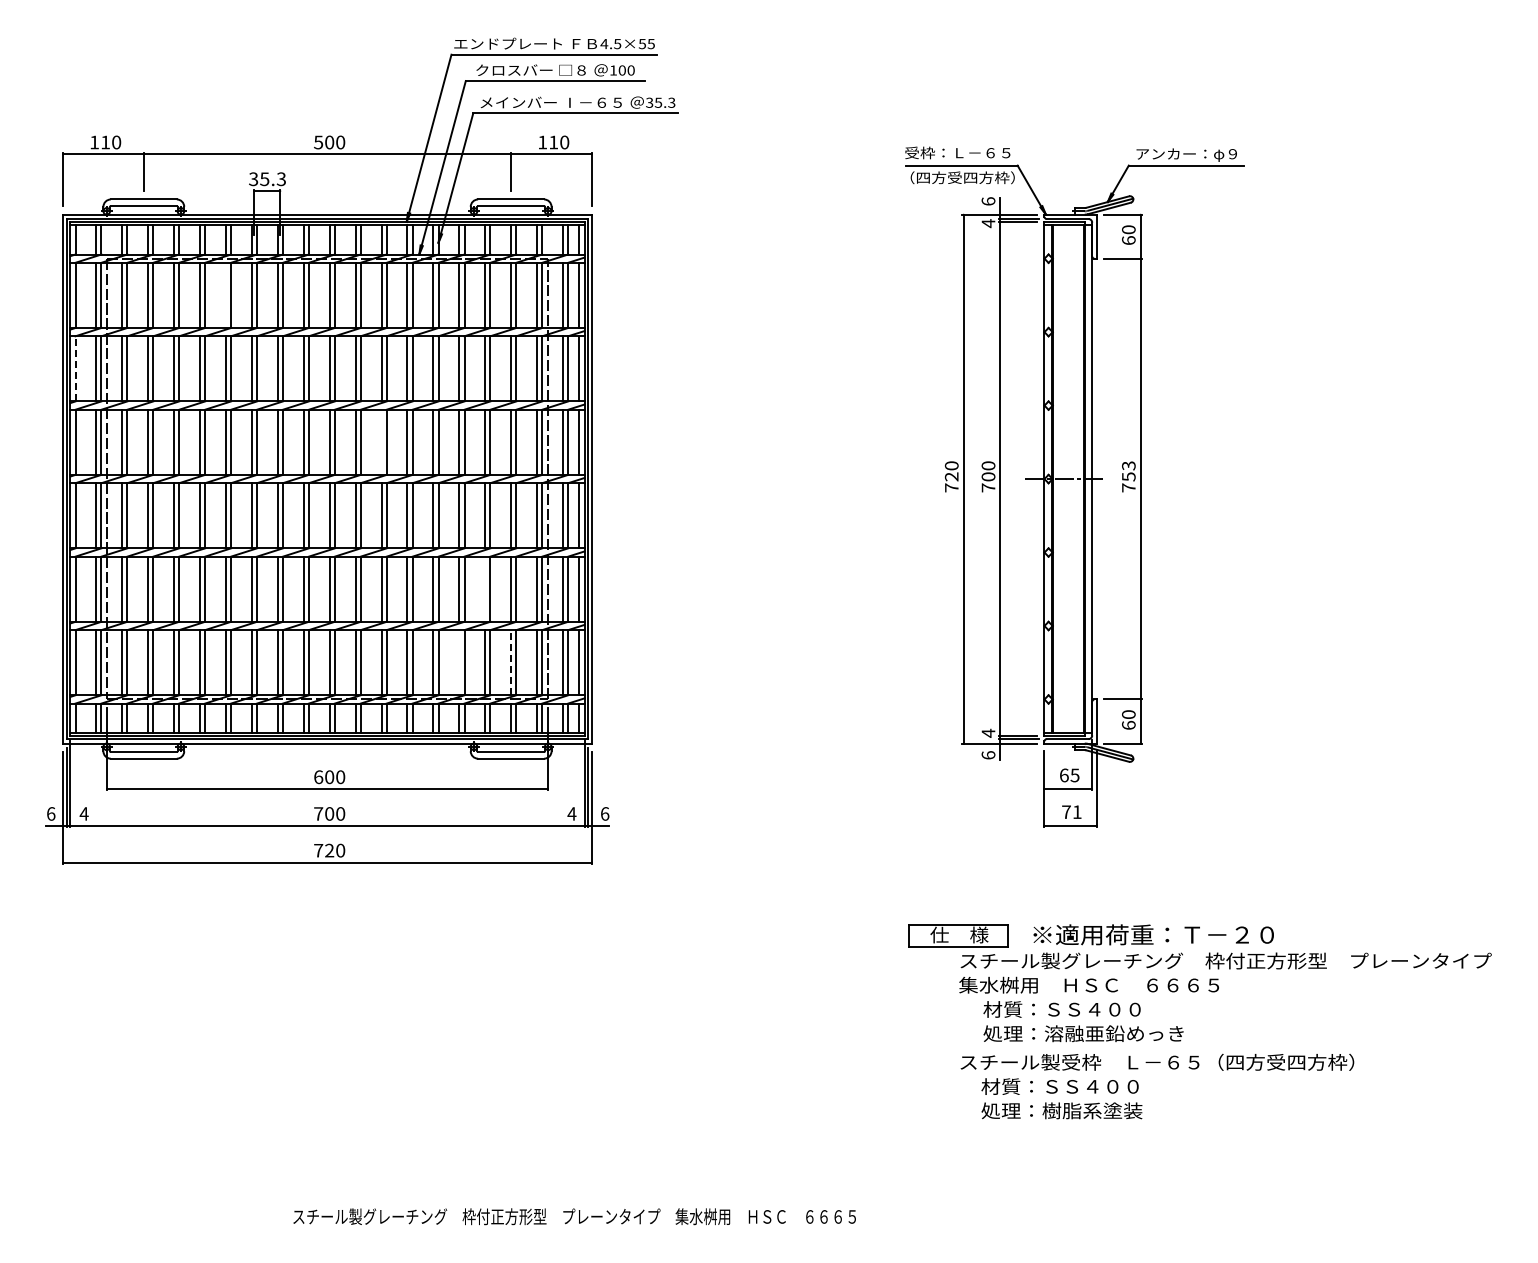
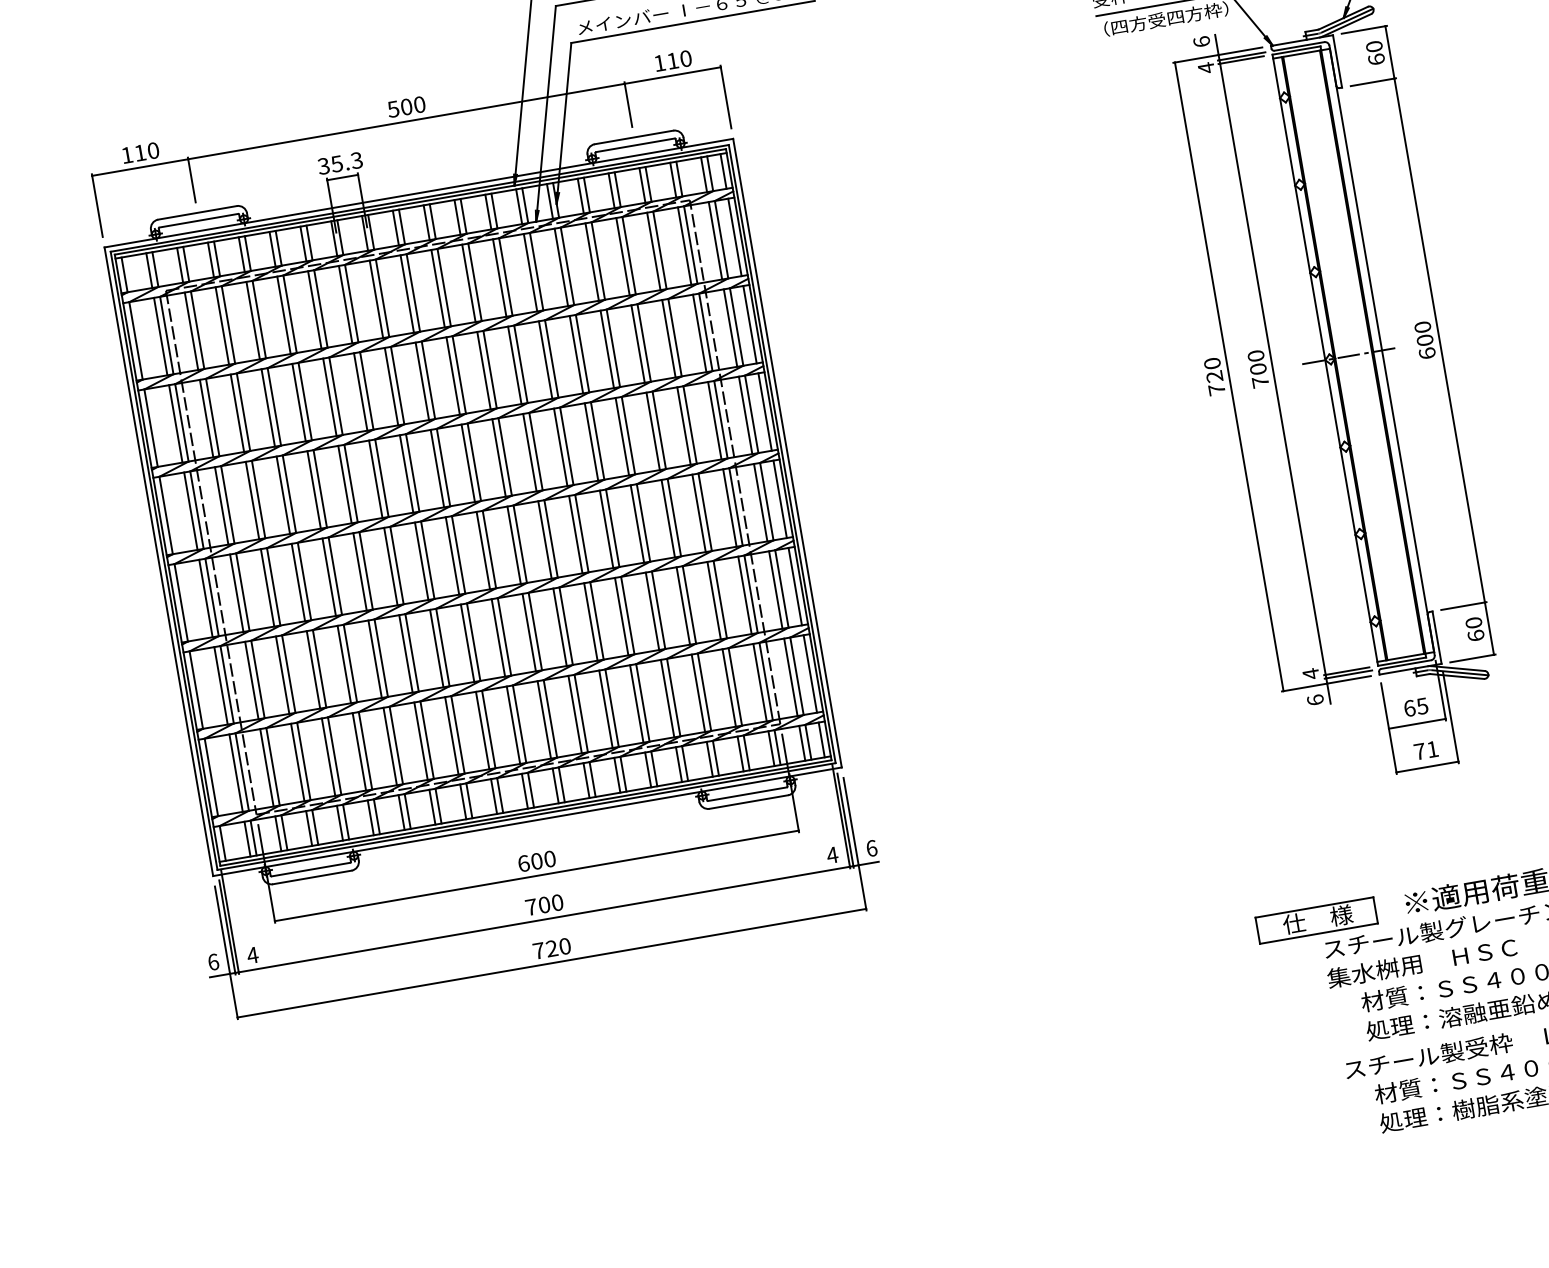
line: (225, 294) -> (314, 309), added
line: (75, 368) -> (150, 427), dashed -> solid
line: (381, 441) -> (529, 451), added
text: (1128, 476) -> (1424, 339), 753 -> 600
line: (485, 588) -> (683, 605), added
line: (459, 662) -> (667, 698), added
line: (511, 662) -> (729, 687), dashed -> solid

